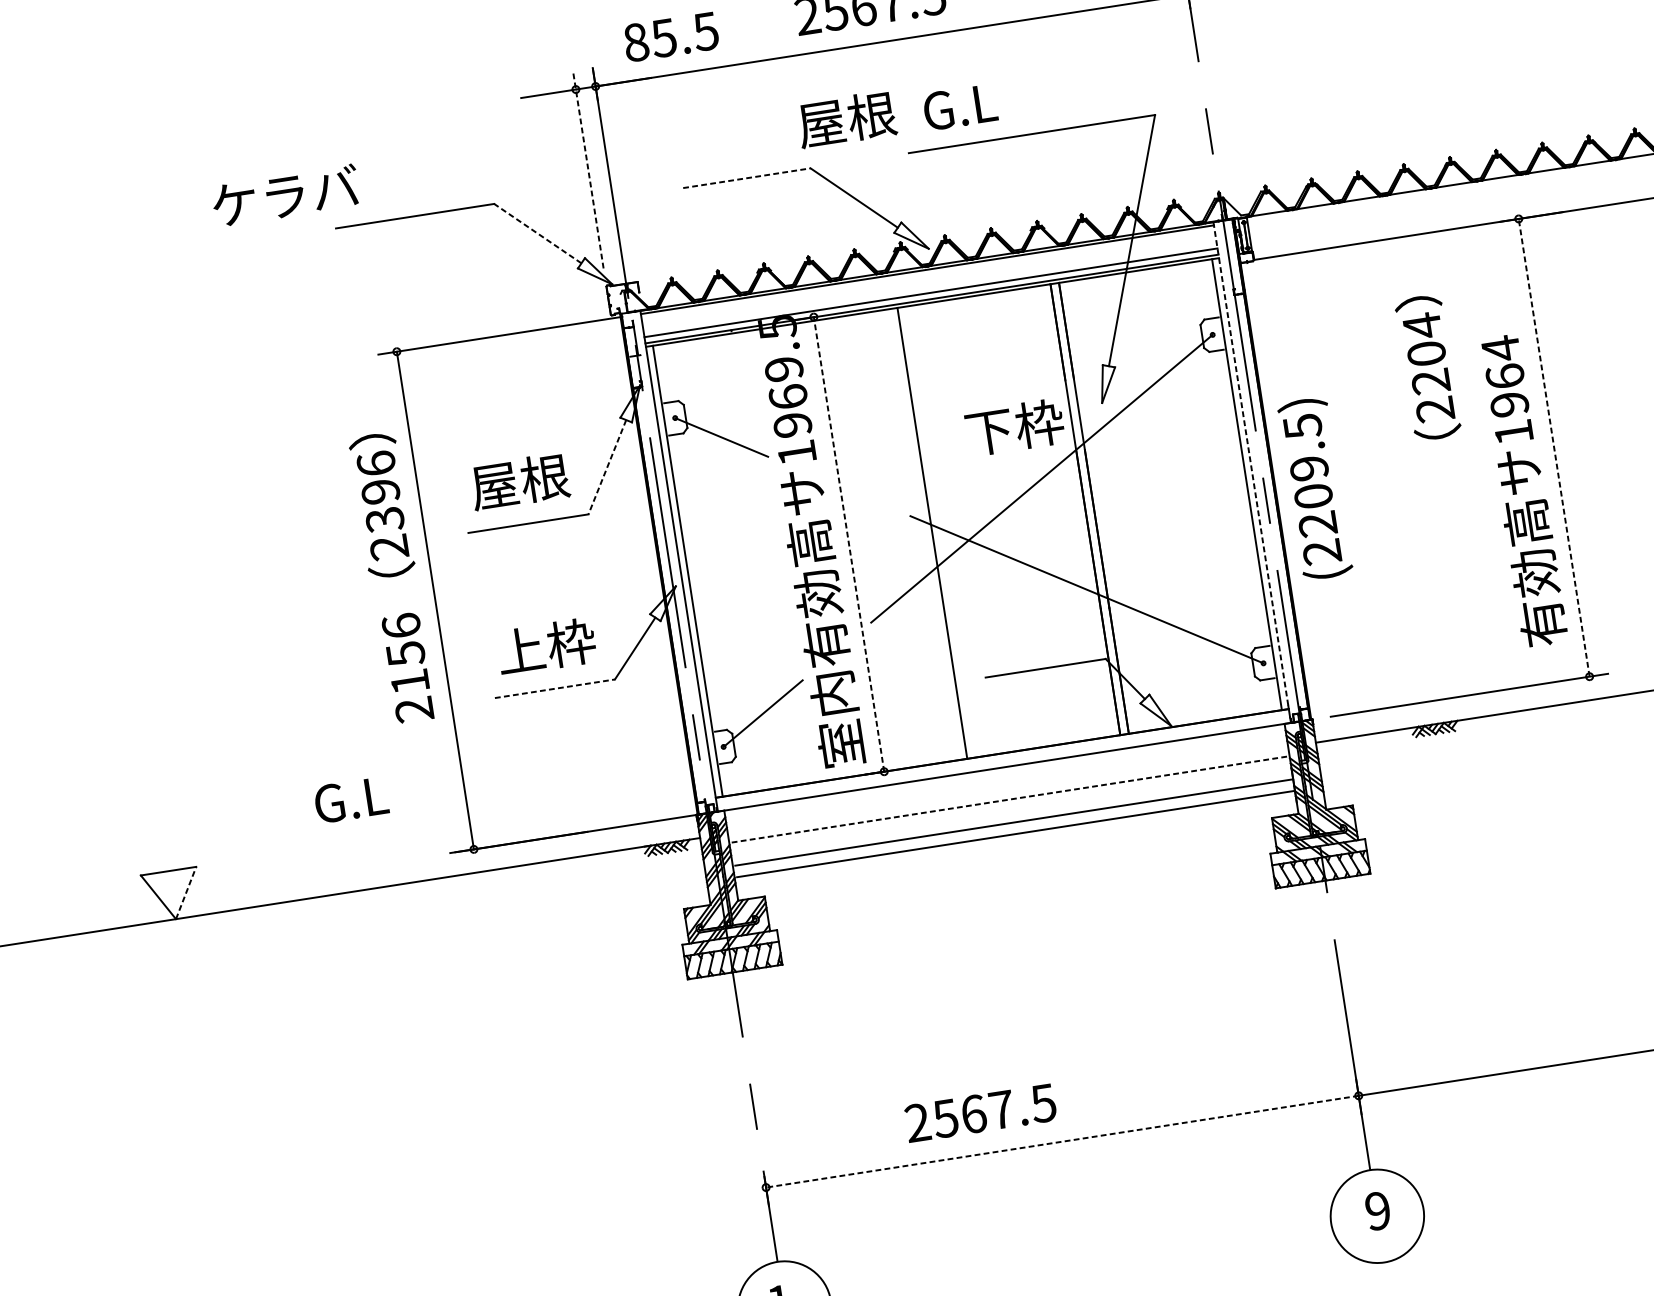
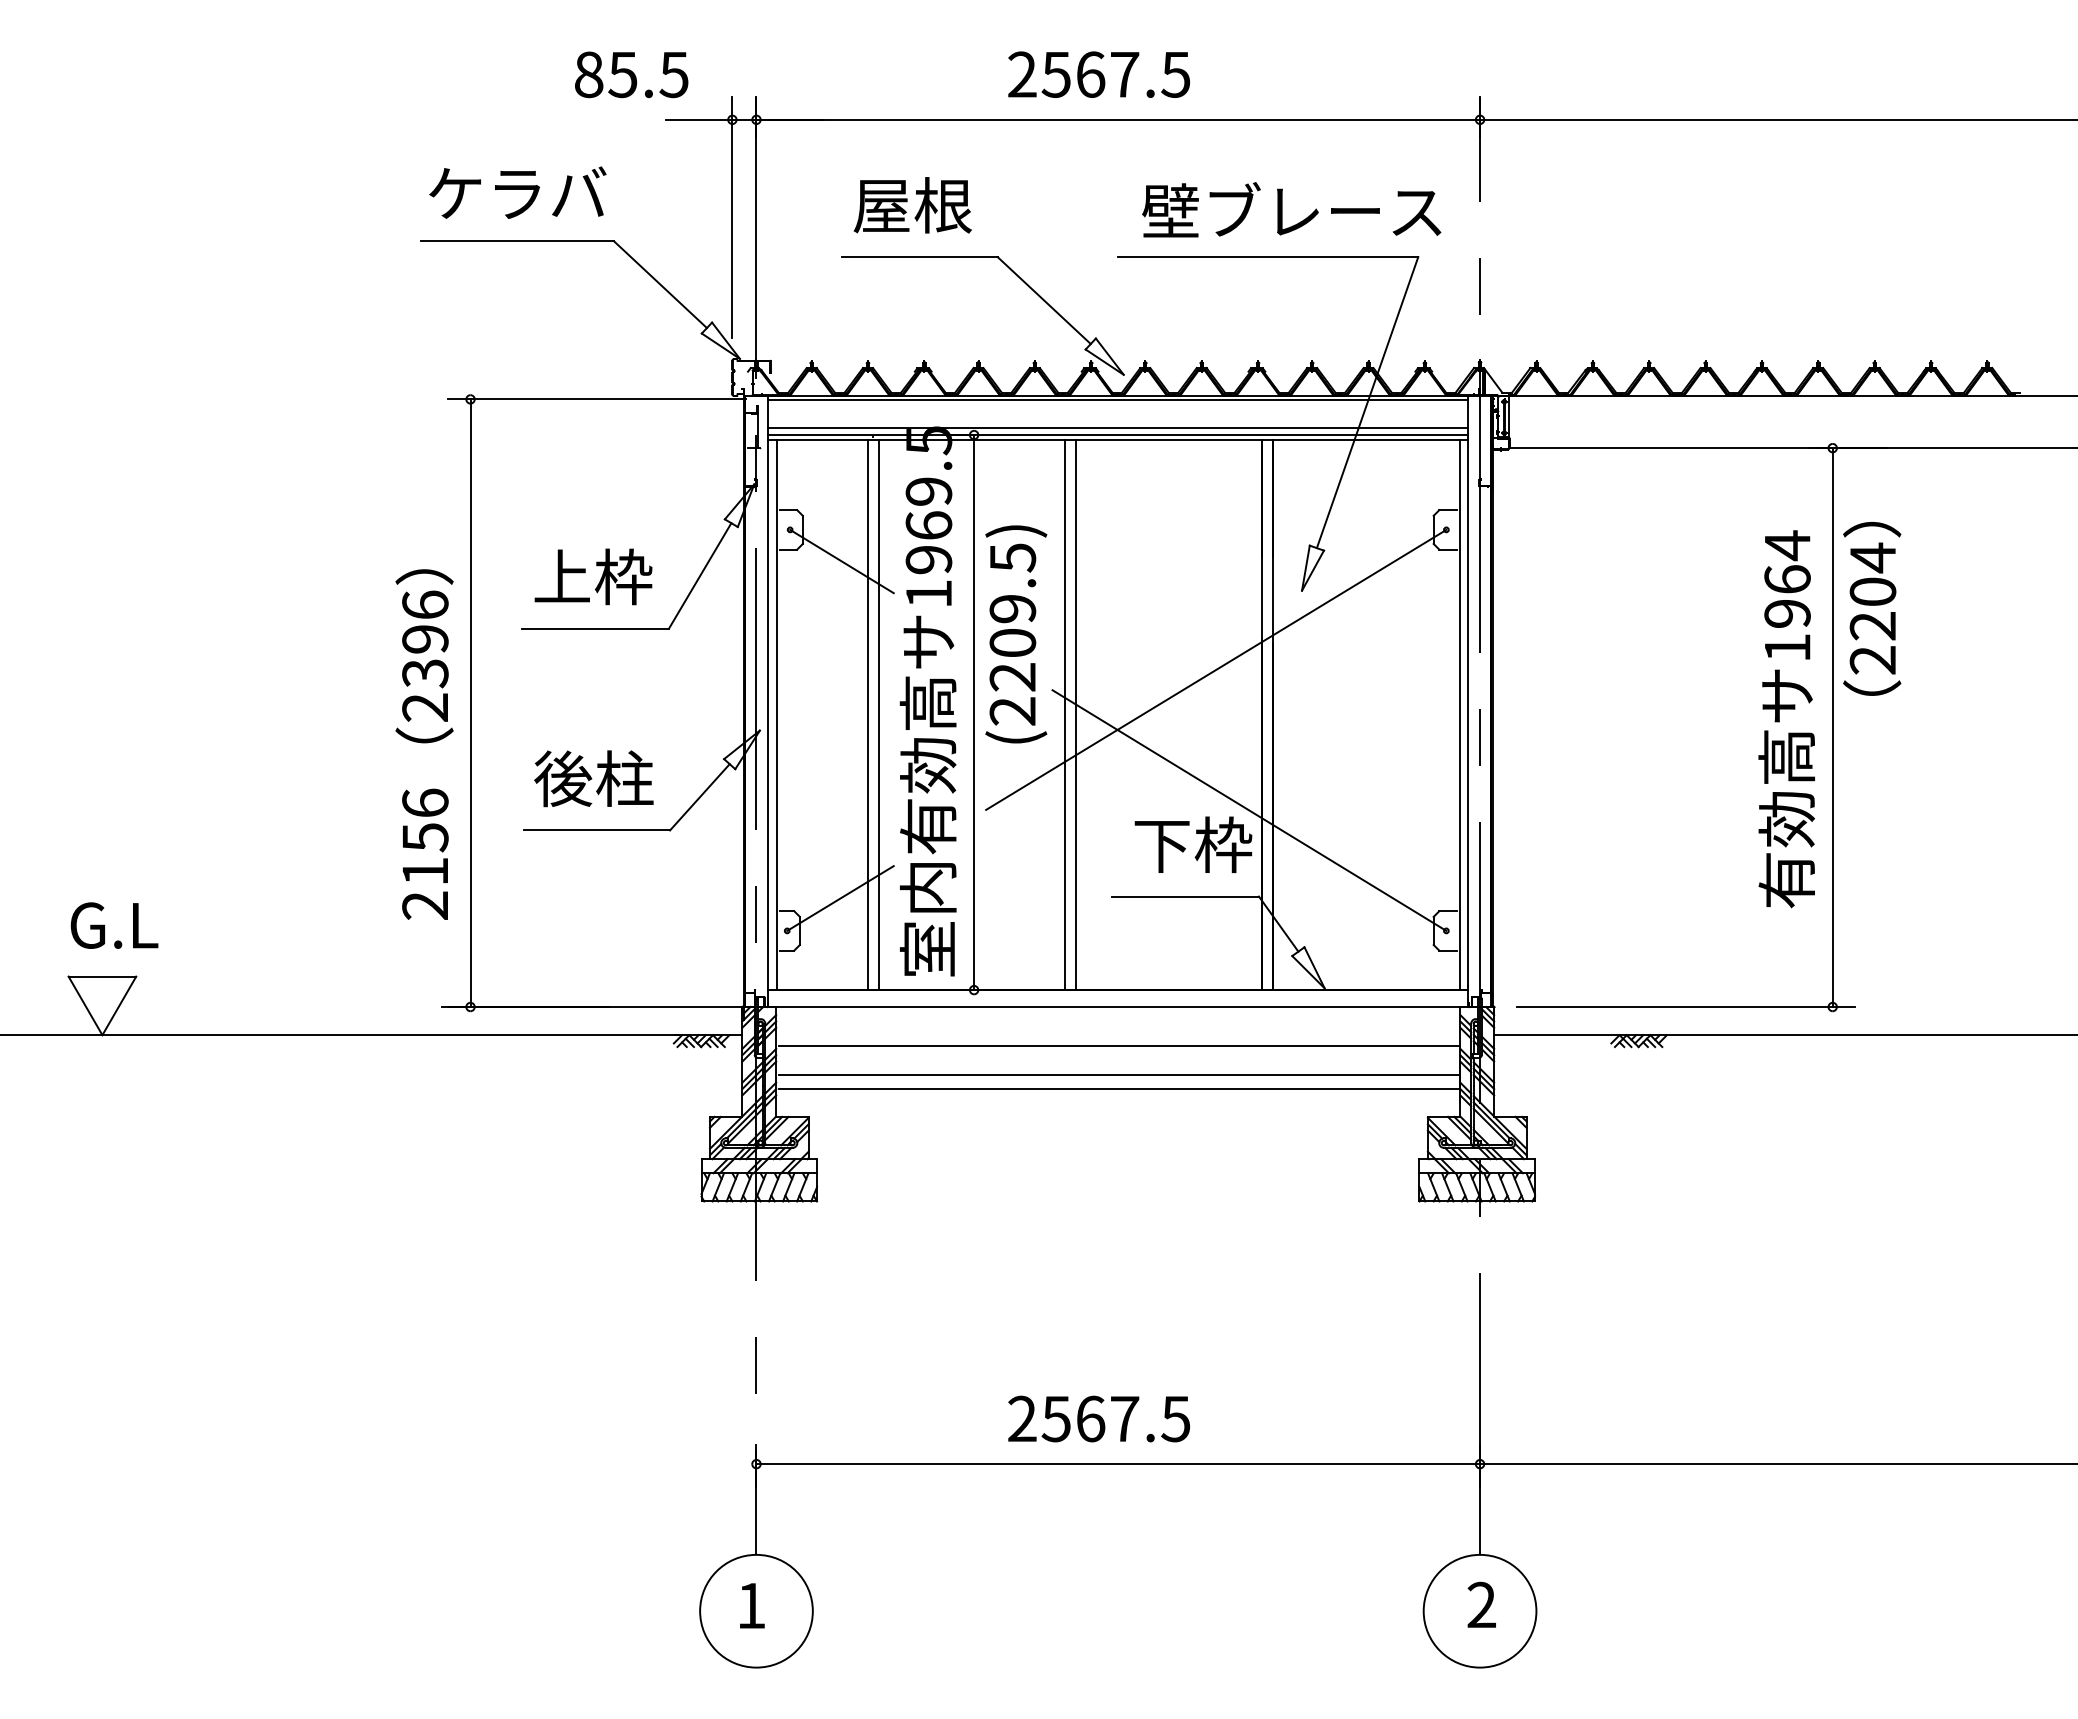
text: (670, 36) -> (631, 74), moved
text: (1045, 92) -> (1291, 209), G.L -> 壁ブレース
text: (846, 119) -> (912, 205), moved
line: (588, 169) -> (732, 217), dashed -> solid
line: (746, 178) -> (919, 257), dashed -> solid
text: (285, 195) -> (517, 192), moved
line: (537, 233) -> (660, 284), dashed -> solid
text: (1428, 367) -> (1872, 608), moved
text: (1014, 427) -> (1193, 844), moved
line: (1553, 447) -> (1832, 727), dashed -> solid
line: (1251, 464) -> (1468, 691), dashed -> solid
line: (606, 467) -> (699, 576), dashed -> solid
text: (520, 481) -> (593, 576), 屋根 -> 上枠
text: (1315, 488) -> (1016, 634), moved
text: (1522, 491) -> (1786, 719), moved
line: (924, 534) -> (1065, 714), added
line: (849, 544) -> (974, 712), dashed -> solid
line: (770, 558) -> (878, 714), added
line: (762, 559) -> (868, 714), added
text: (393, 577) -> (424, 744), moved
text: (545, 646) -> (593, 778), 上枠 -> 後柱
line: (555, 688) -> (597, 830), dashed -> solid
line: (1010, 799) -> (1119, 1046), dashed -> solid
text: (351, 800) -> (114, 925), moved
line: (186, 892) -> (119, 1005), dashed -> solid
text: (980, 1112) -> (1098, 1418), moved
line: (1062, 1141) -> (1118, 1464), dashed -> solid
text: (1377, 1211) -> (1481, 1605), 9 -> 2

